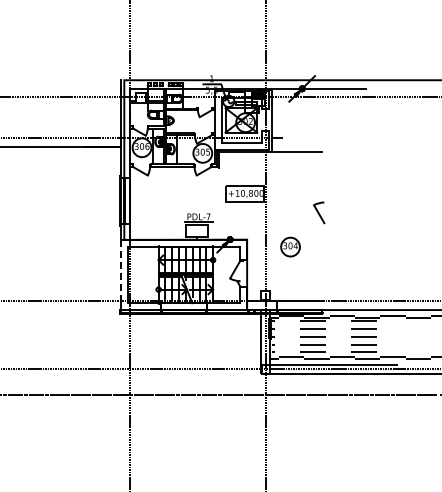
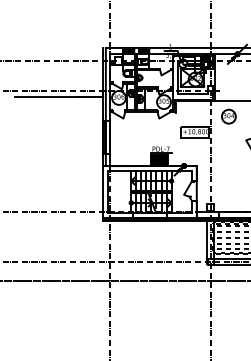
fill: (196, 230) -> (159, 159), added
part: (290, 246) -> (228, 116), moved
line: (121, 271) -> (103, 189), dashed -> solid

